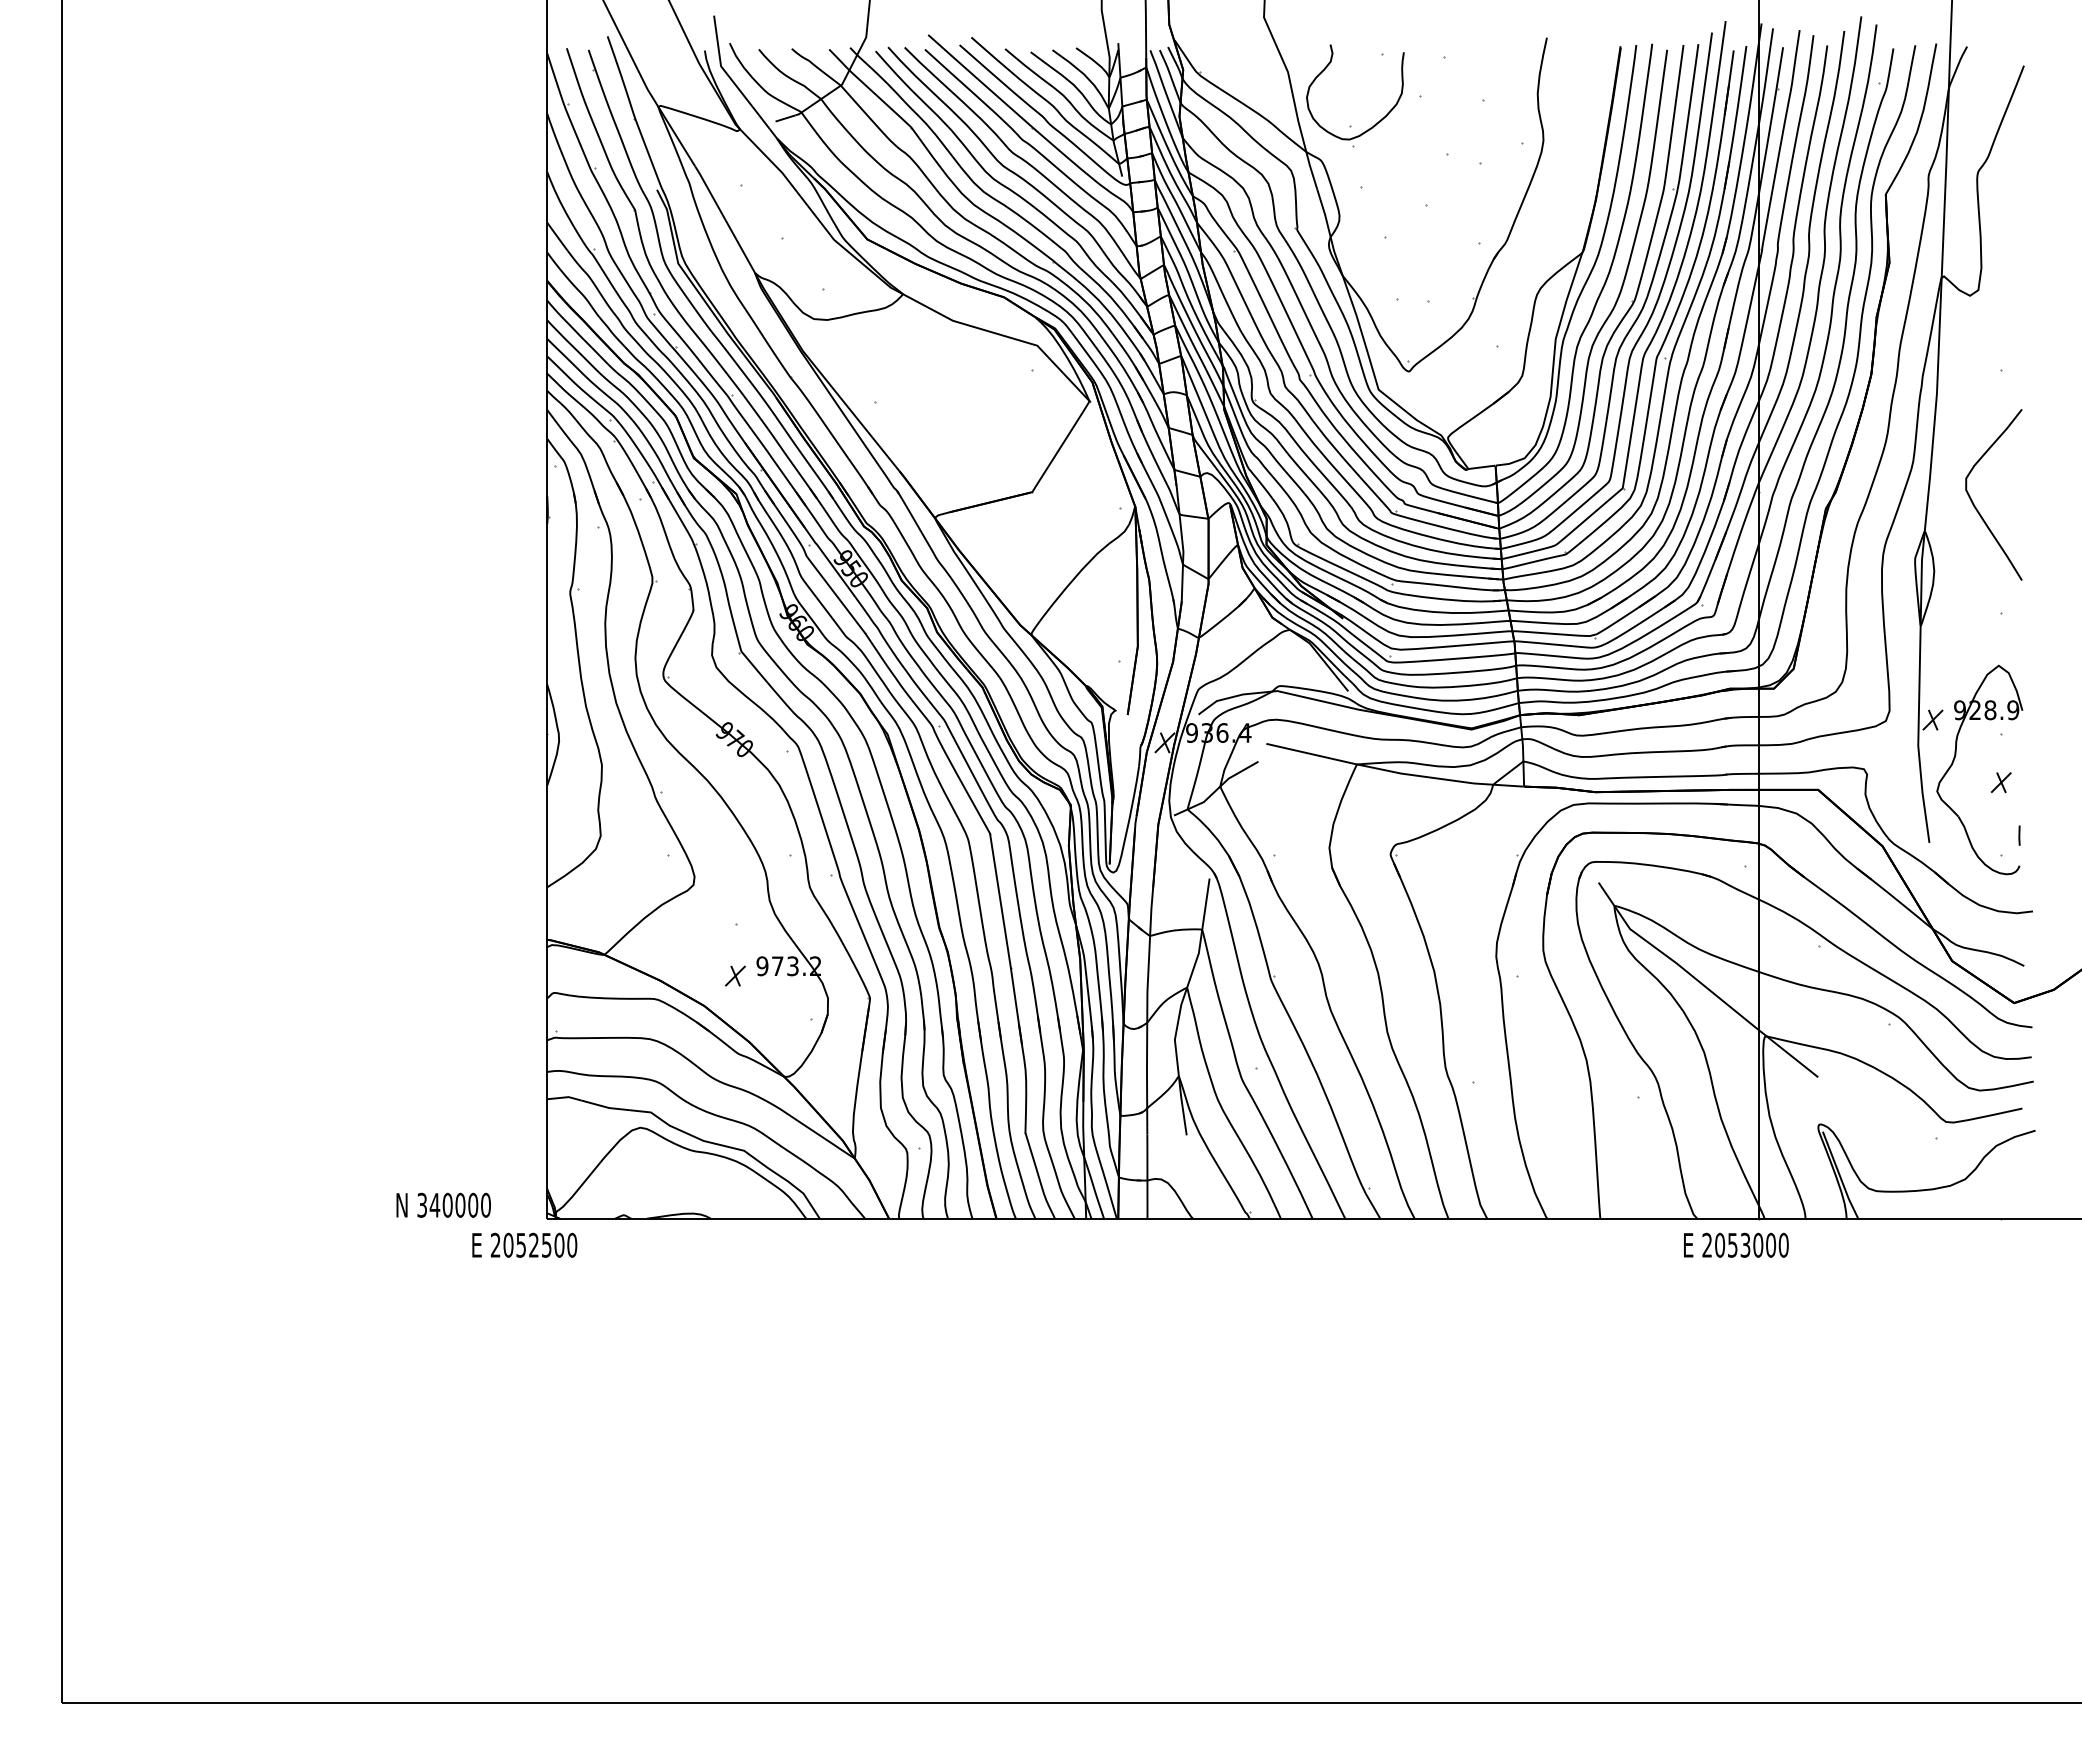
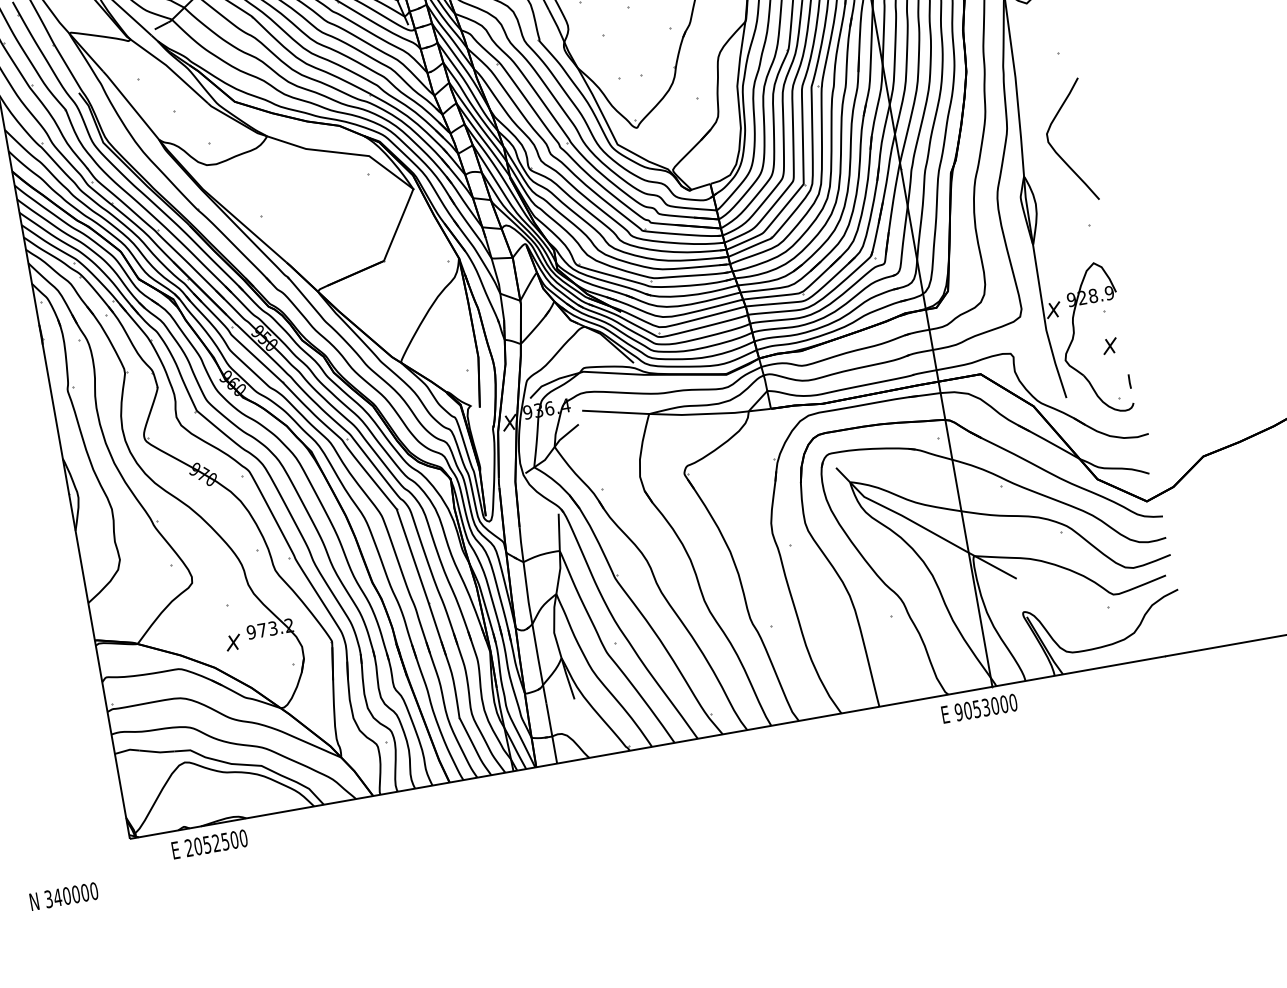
text: (443, 1204) -> (63, 895), moved
text: (524, 1244) -> (209, 843), moved
text: (1707, 1245) -> (959, 712), 2053000 -> 9053000

